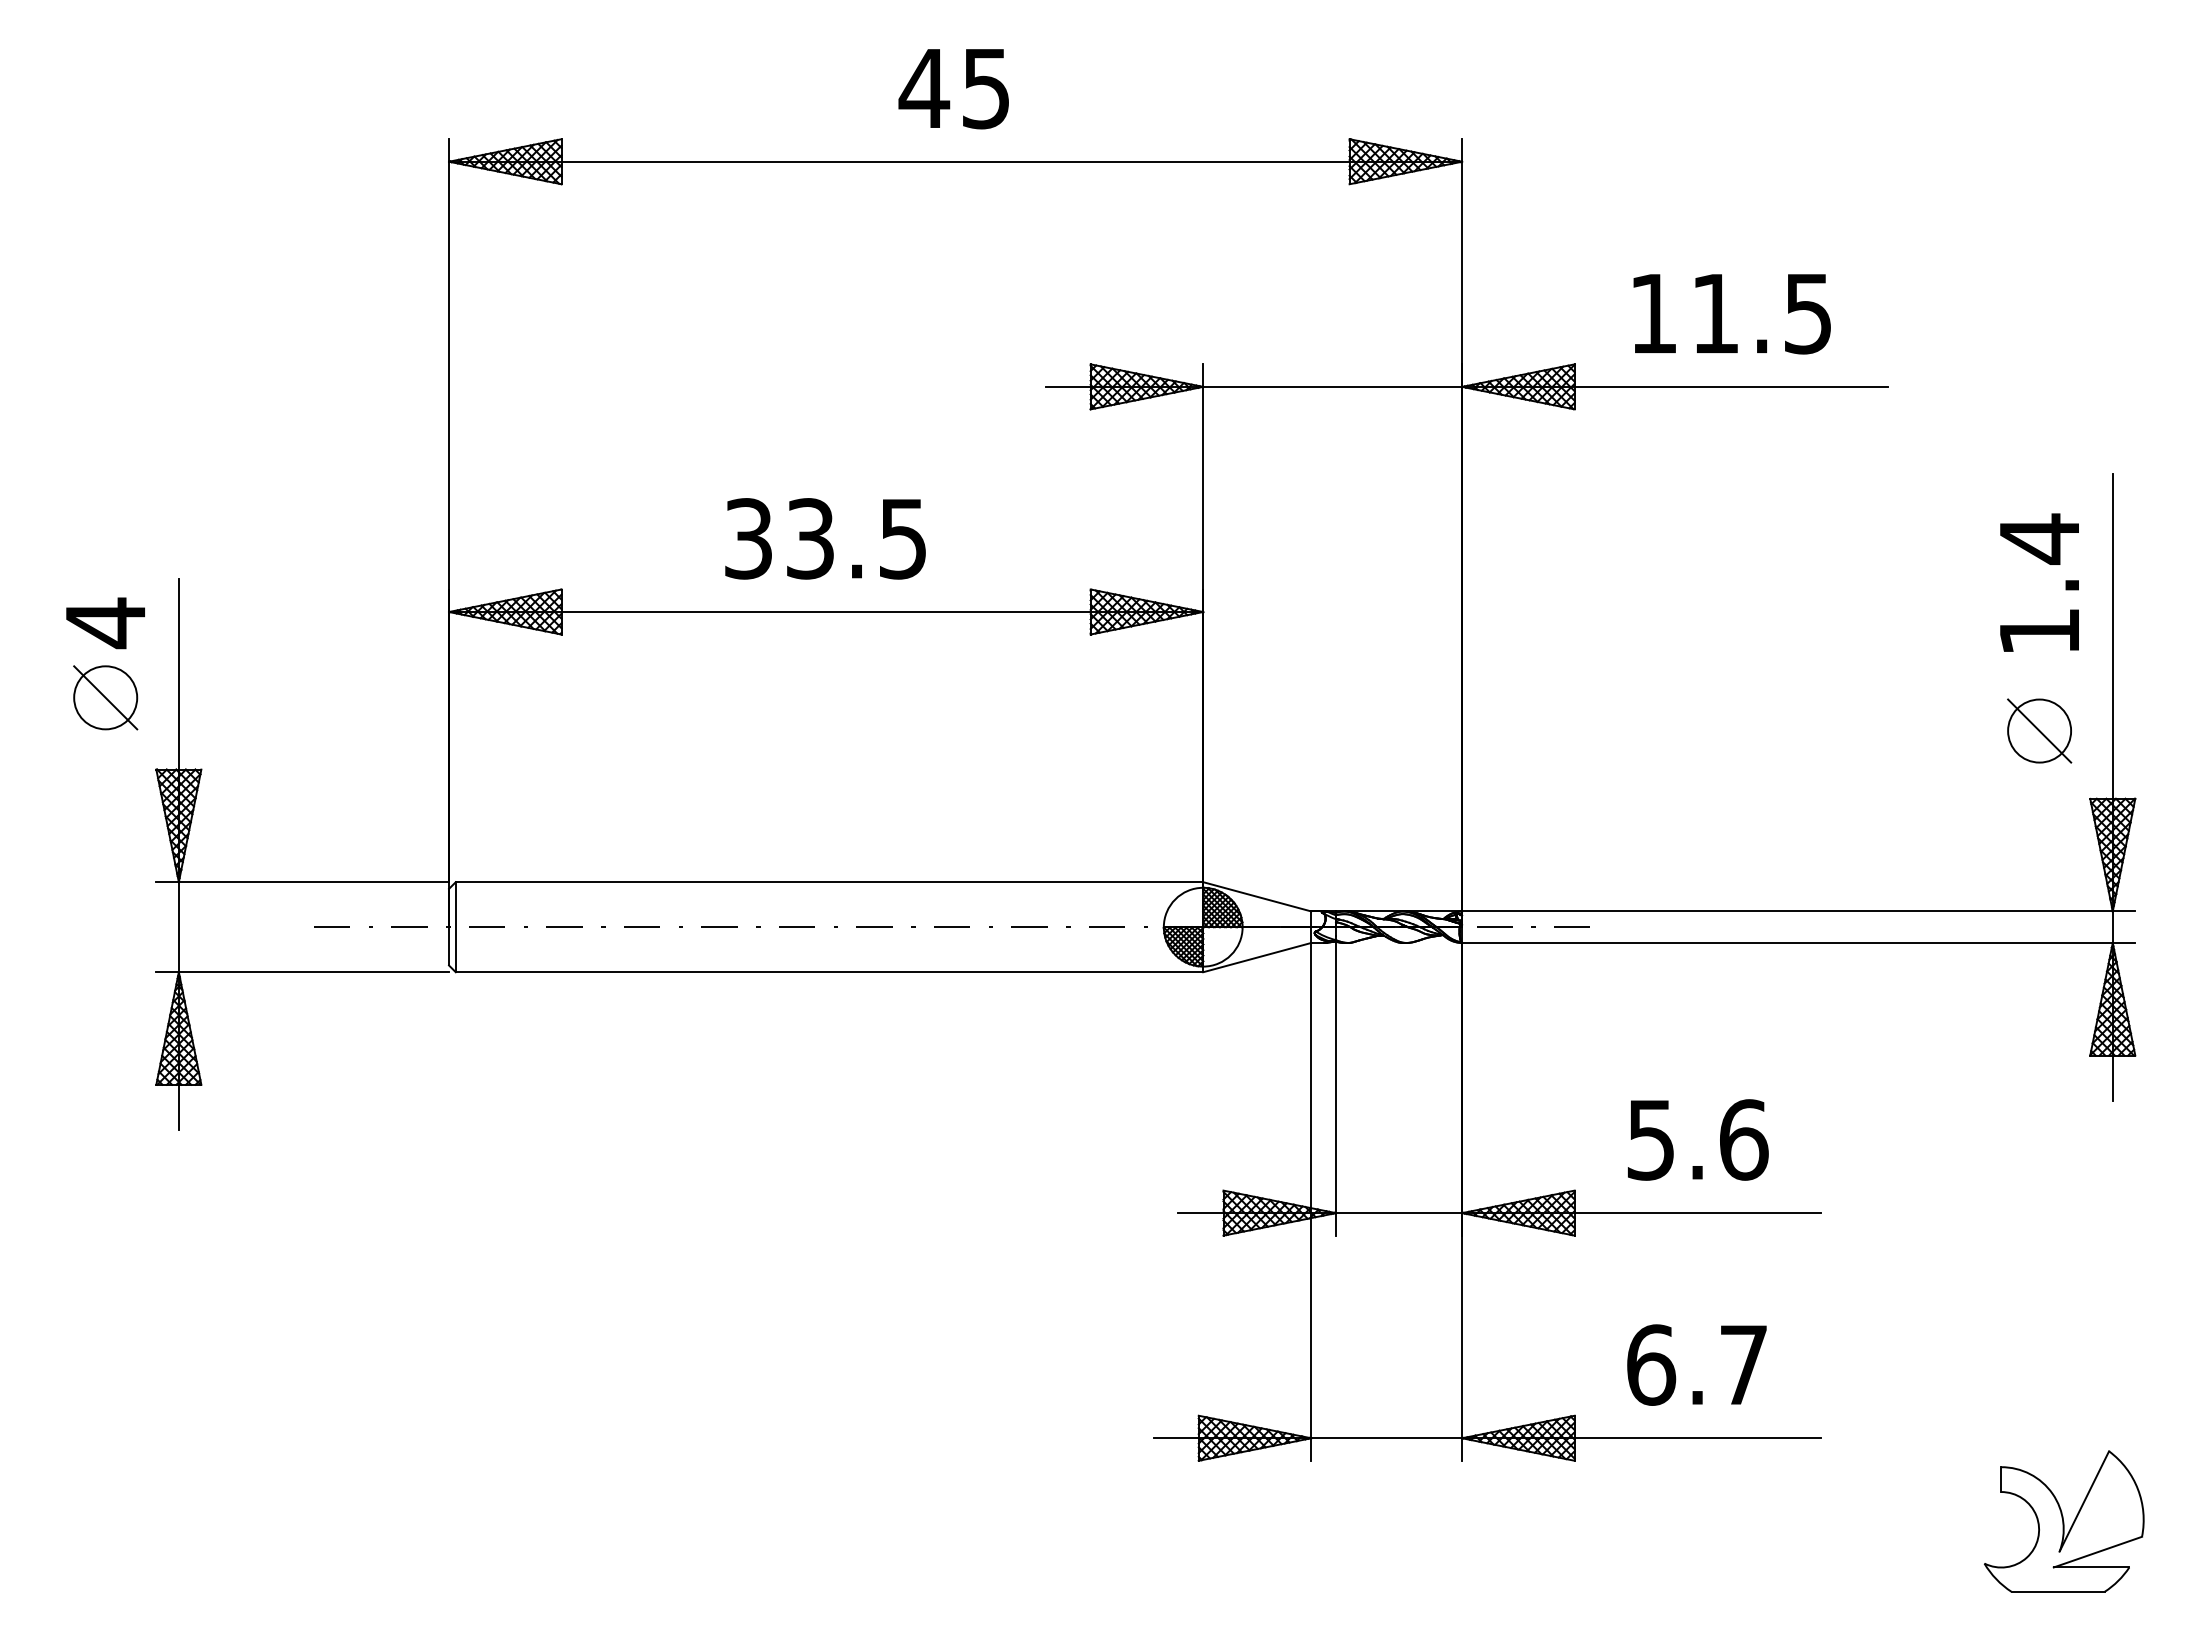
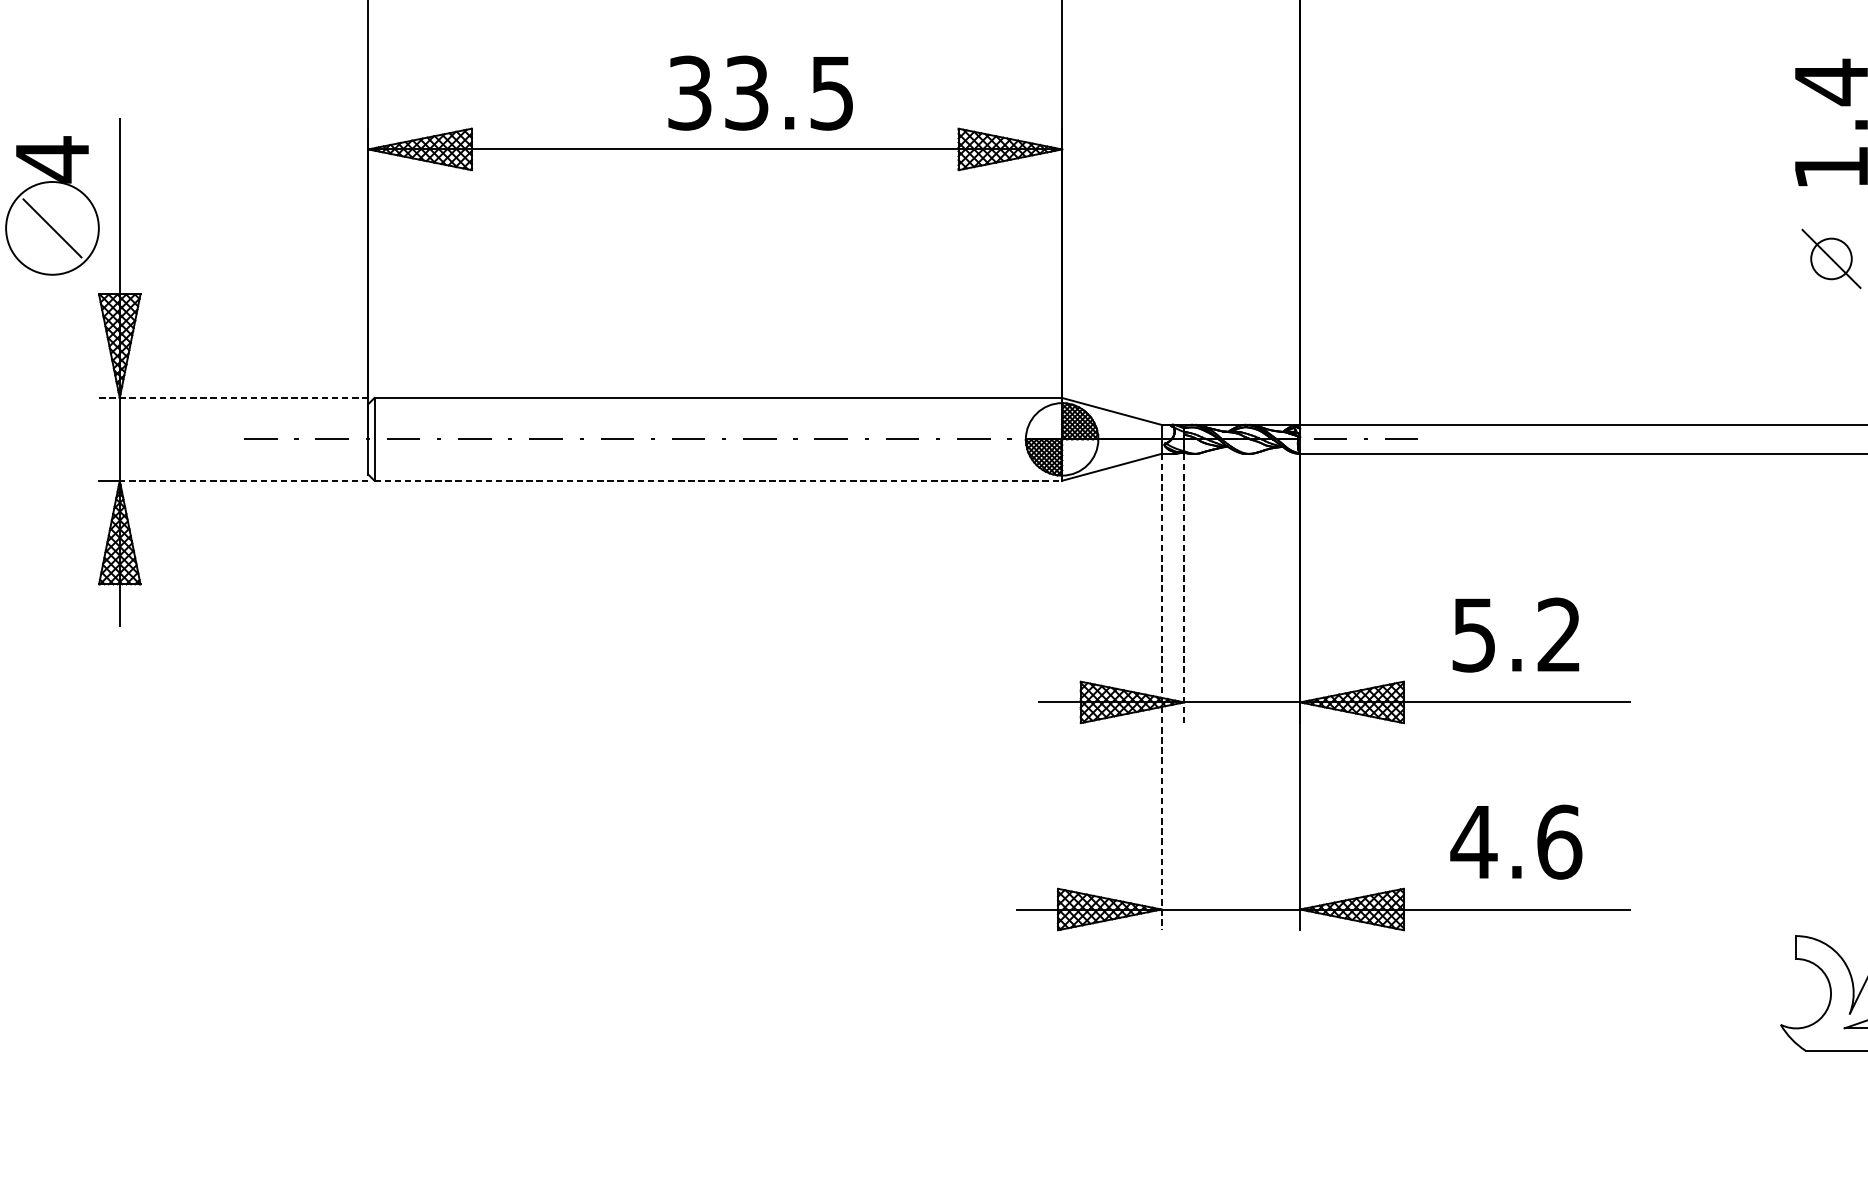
text: (825, 538) -> (760, 92), moved
circle: (105, 697) -> (52, 228), size x1.6
circle: (2039, 730) -> (1831, 258), size x0.7
line: (303, 882) -> (234, 398), solid -> dashed
line: (313, 972) -> (243, 481), solid -> dashed
line: (829, 972) -> (718, 481), solid -> dashed
line: (1336, 1089) -> (1184, 588), solid -> dashed
text: (1744, 1139) -> (1560, 634), 5.6 -> 5.2
line: (1311, 1201) -> (1161, 691), solid -> dashed
text: (1696, 1364) -> (1515, 841), 6.7 -> 4.6

